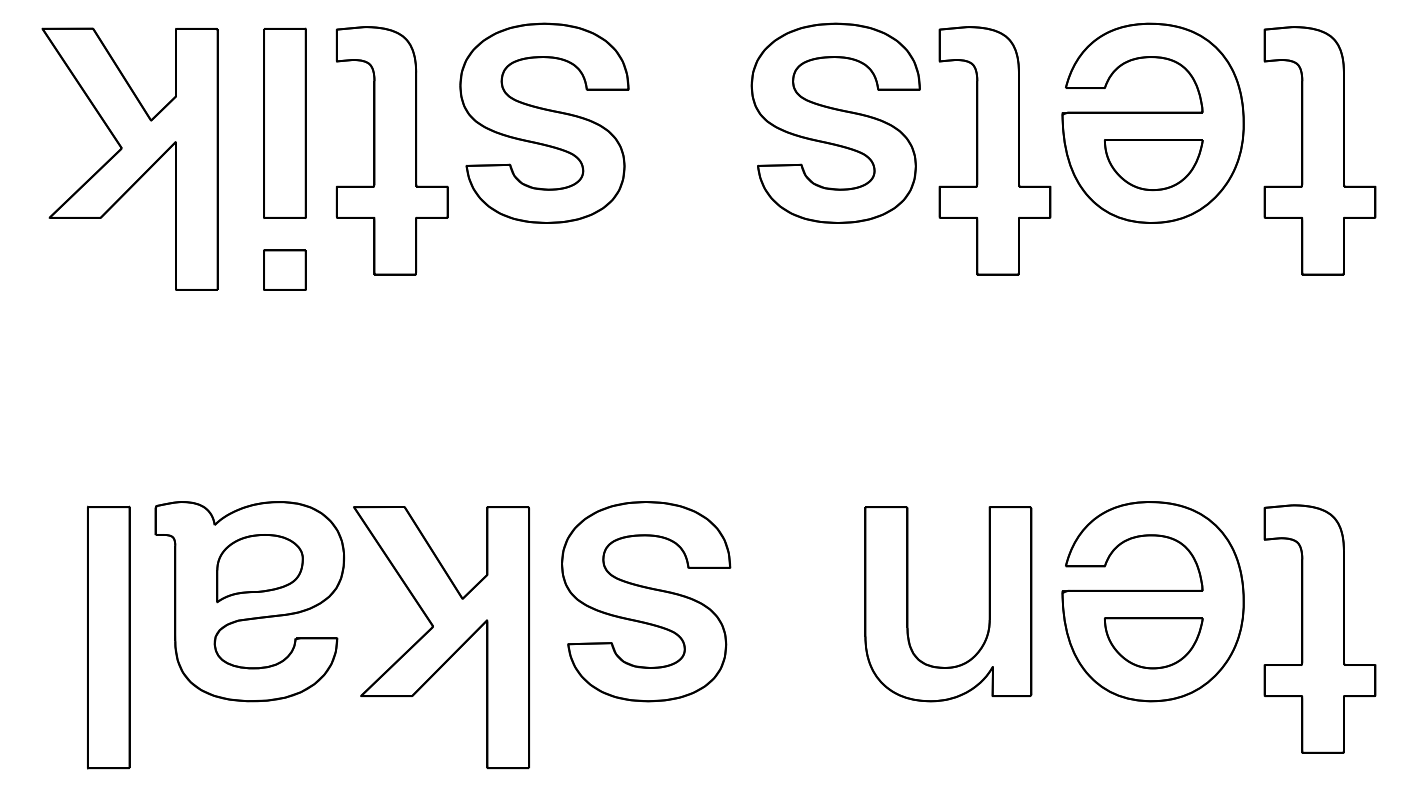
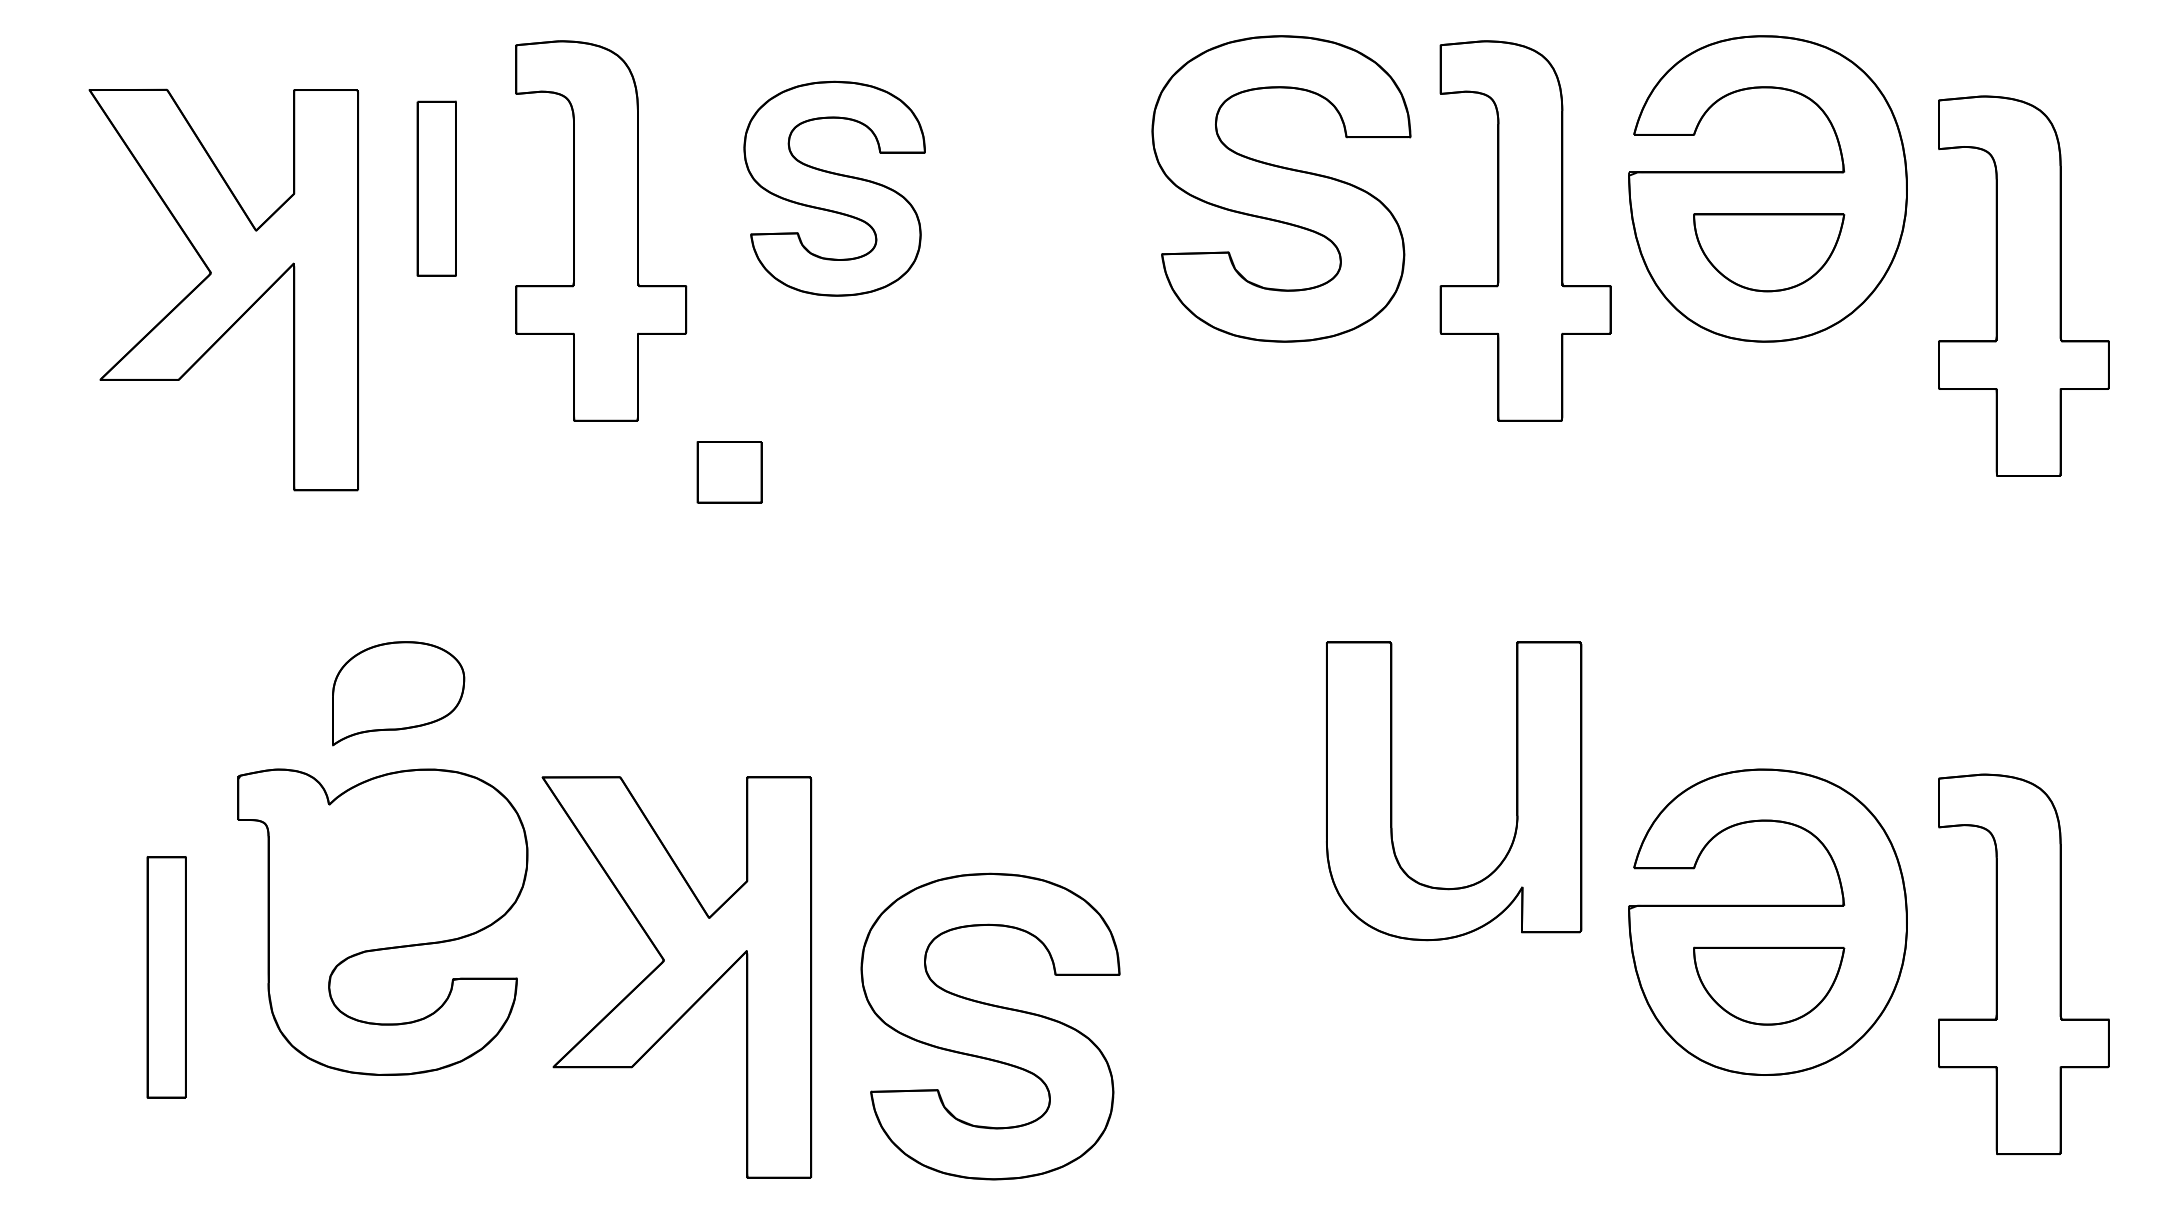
part: (284, 122) -> (436, 187), size x0.6
part: (544, 122) -> (834, 187), size x0.7
part: (1319, 150) -> (2023, 285), moved
part: (129, 158) -> (222, 288), moved
part: (284, 269) -> (728, 471), moved
part: (259, 568) -> (397, 693), moved
part: (646, 601) -> (991, 1026), moved
part: (908, 604) -> (1392, 791), moved
part: (108, 637) -> (166, 977), size x0.6

